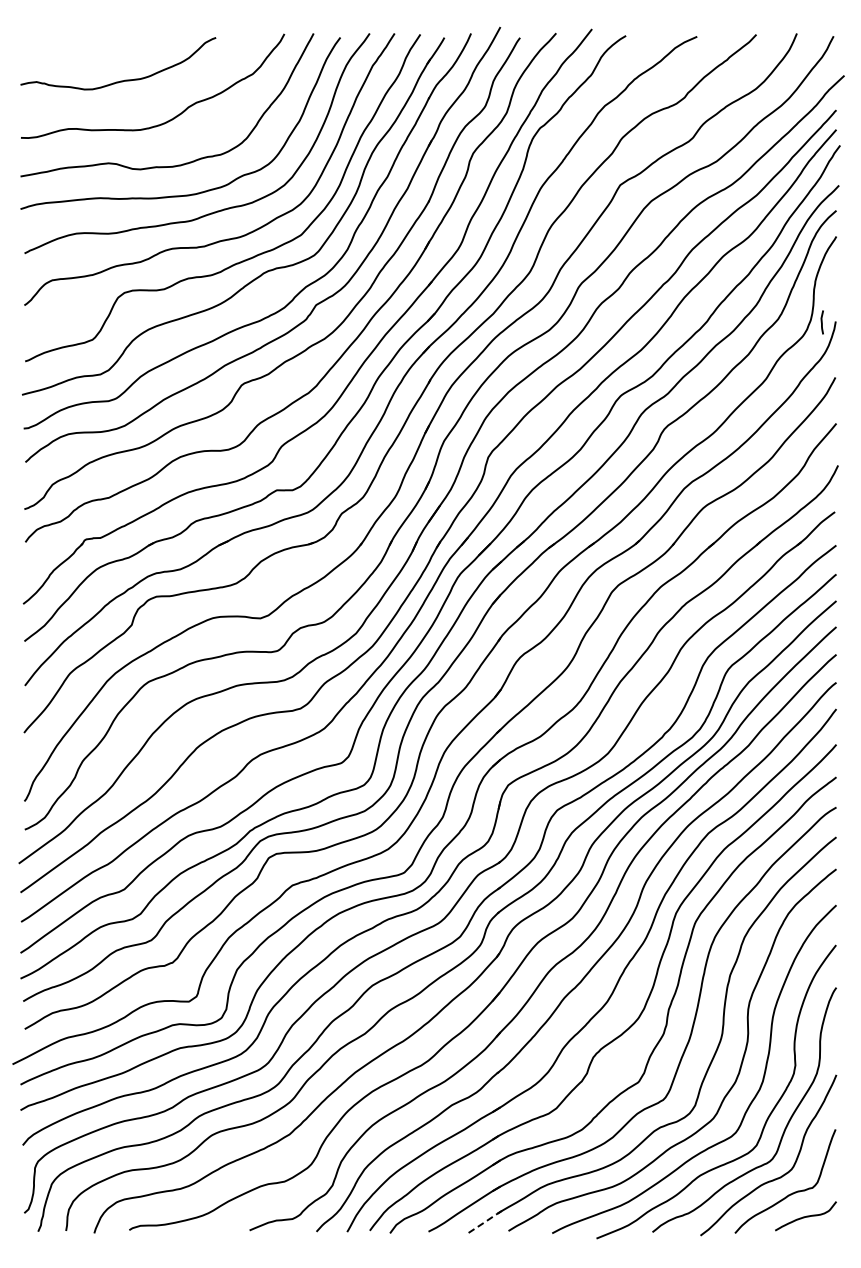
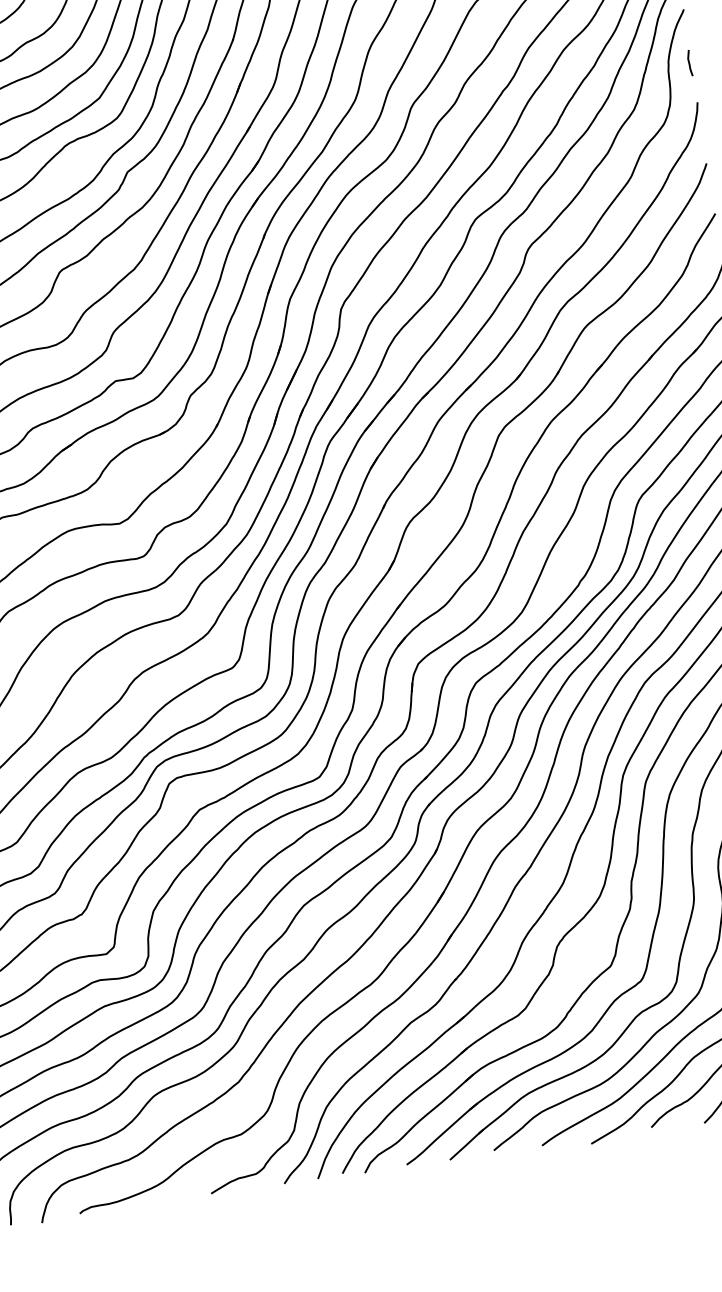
line: (821, 322) -> (688, 63), moved
line: (485, 1221) -> (467, 1144), dashed -> solid

